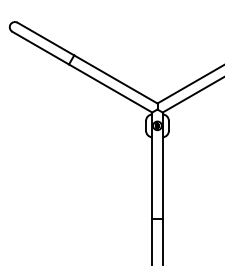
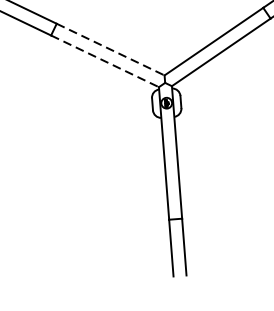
line: (116, 79) -> (111, 49), solid -> dashed
line: (111, 88) -> (106, 61), solid -> dashed

